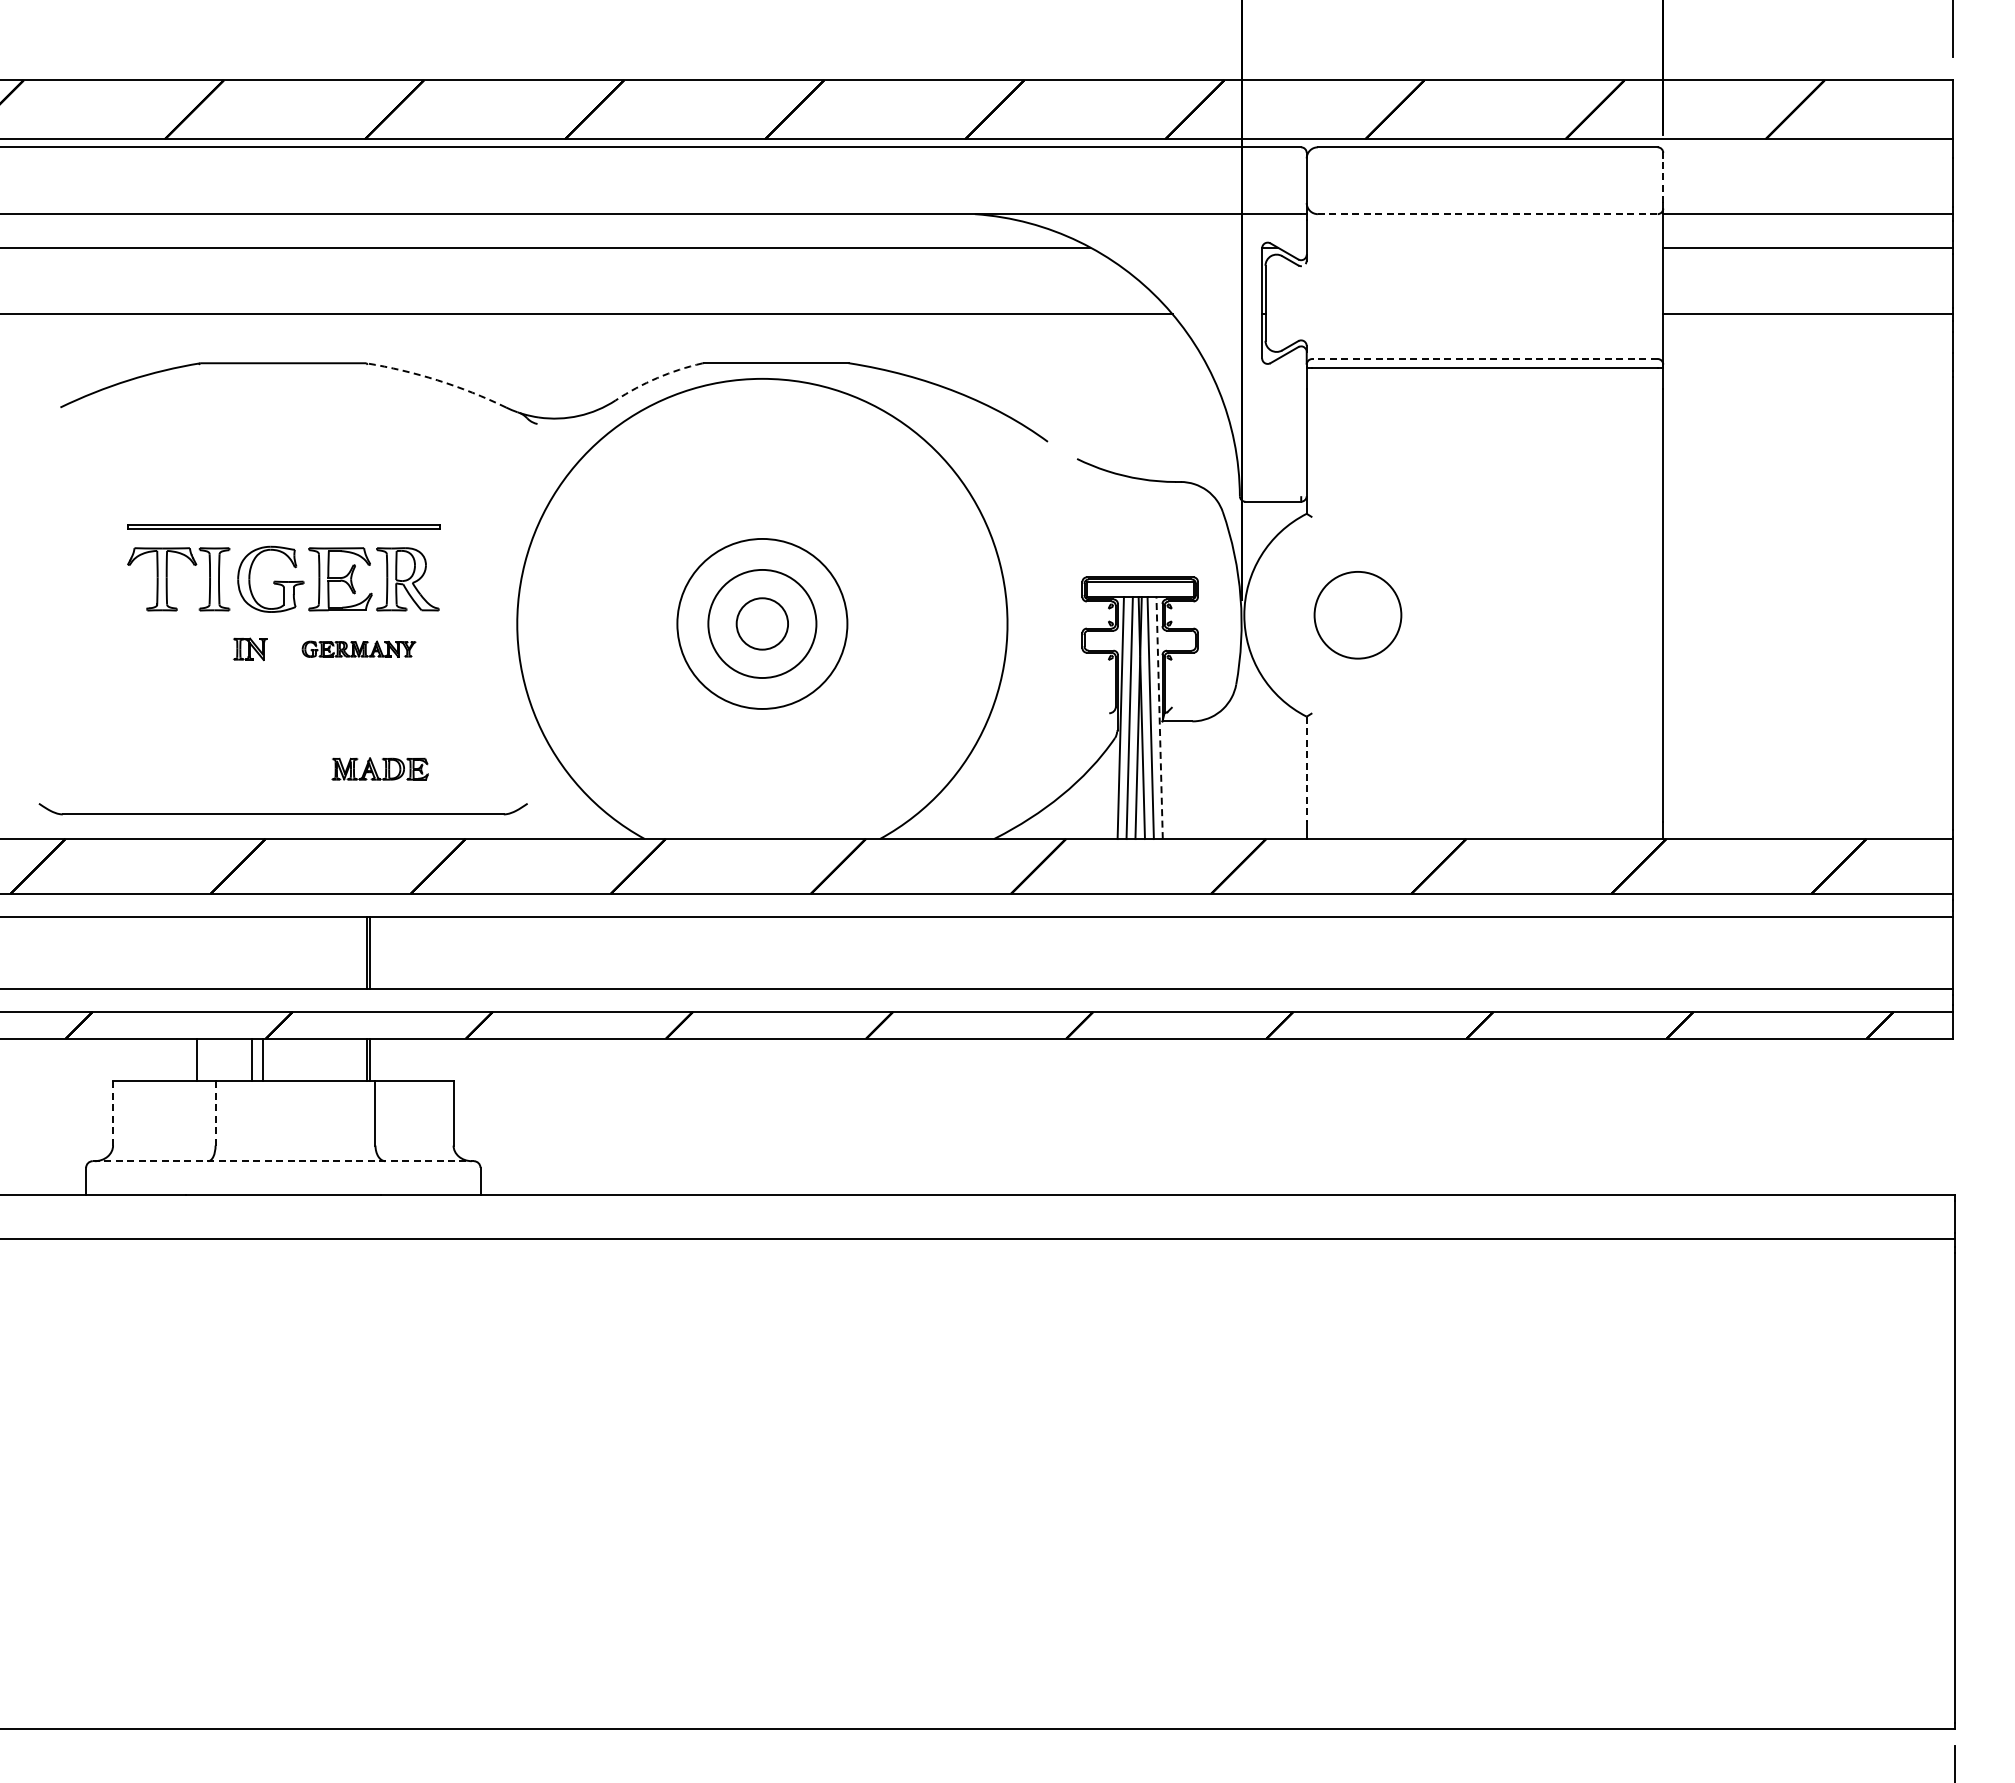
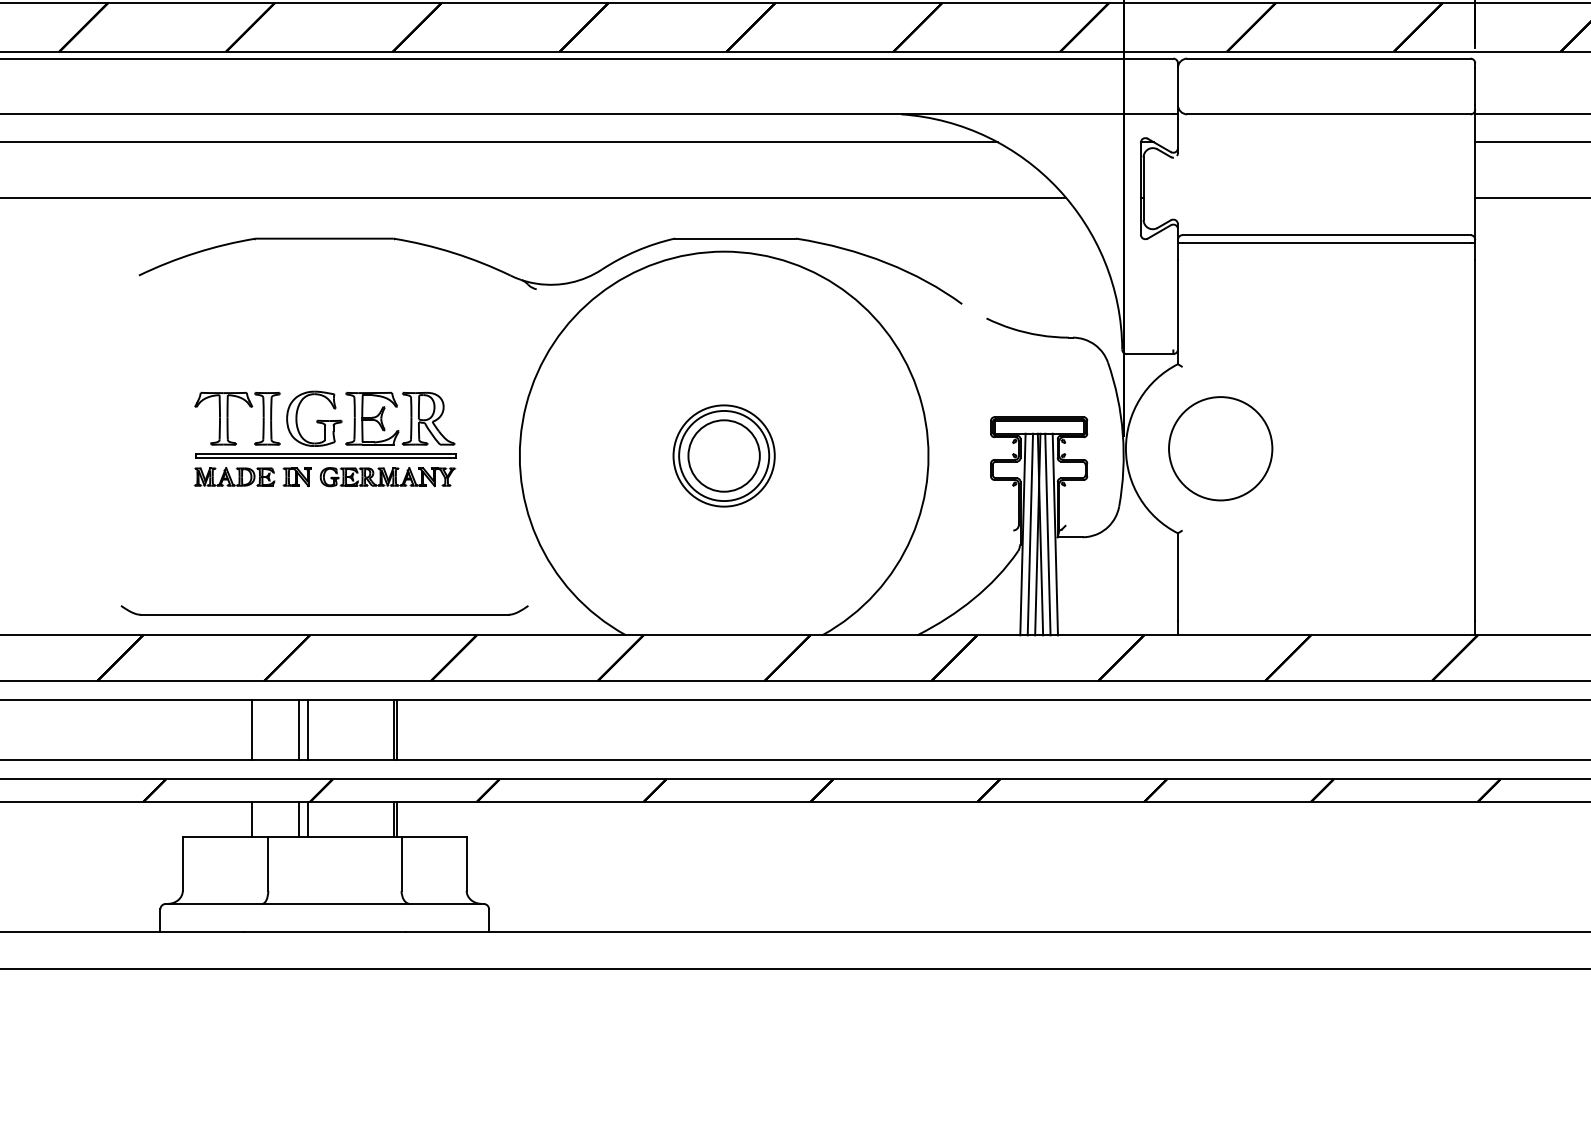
line: (1663, 180) -> (1475, 86), dashed -> solid
line: (1487, 214) -> (1328, 114), dashed -> solid
line: (1484, 359) -> (1326, 235), dashed -> solid
arc: (657, 378) -> (636, 251), dashed -> solid
arc: (437, 380) -> (453, 253), dashed -> solid
part: (283, 526) -> (324, 455), moved
circle: (1357, 615) -> (1220, 448), size x1.43
circle: (762, 623) -> (724, 455), size x0.71
circle: (762, 623) -> (724, 455), size x1.67
part: (358, 649) -> (387, 477), size x1.43
line: (1159, 718) -> (1055, 534), dashed -> solid
part: (379, 768) -> (234, 476), moved
line: (1306, 769) -> (1177, 577), dashed -> solid
line: (196, 952) -> (252, 729), added
line: (252, 952) -> (299, 729), added
line: (263, 952) -> (308, 729), added
line: (113, 1112) -> (183, 863), dashed -> solid
line: (215, 1112) -> (268, 863), dashed -> solid
line: (283, 1161) -> (324, 904), dashed -> solid

